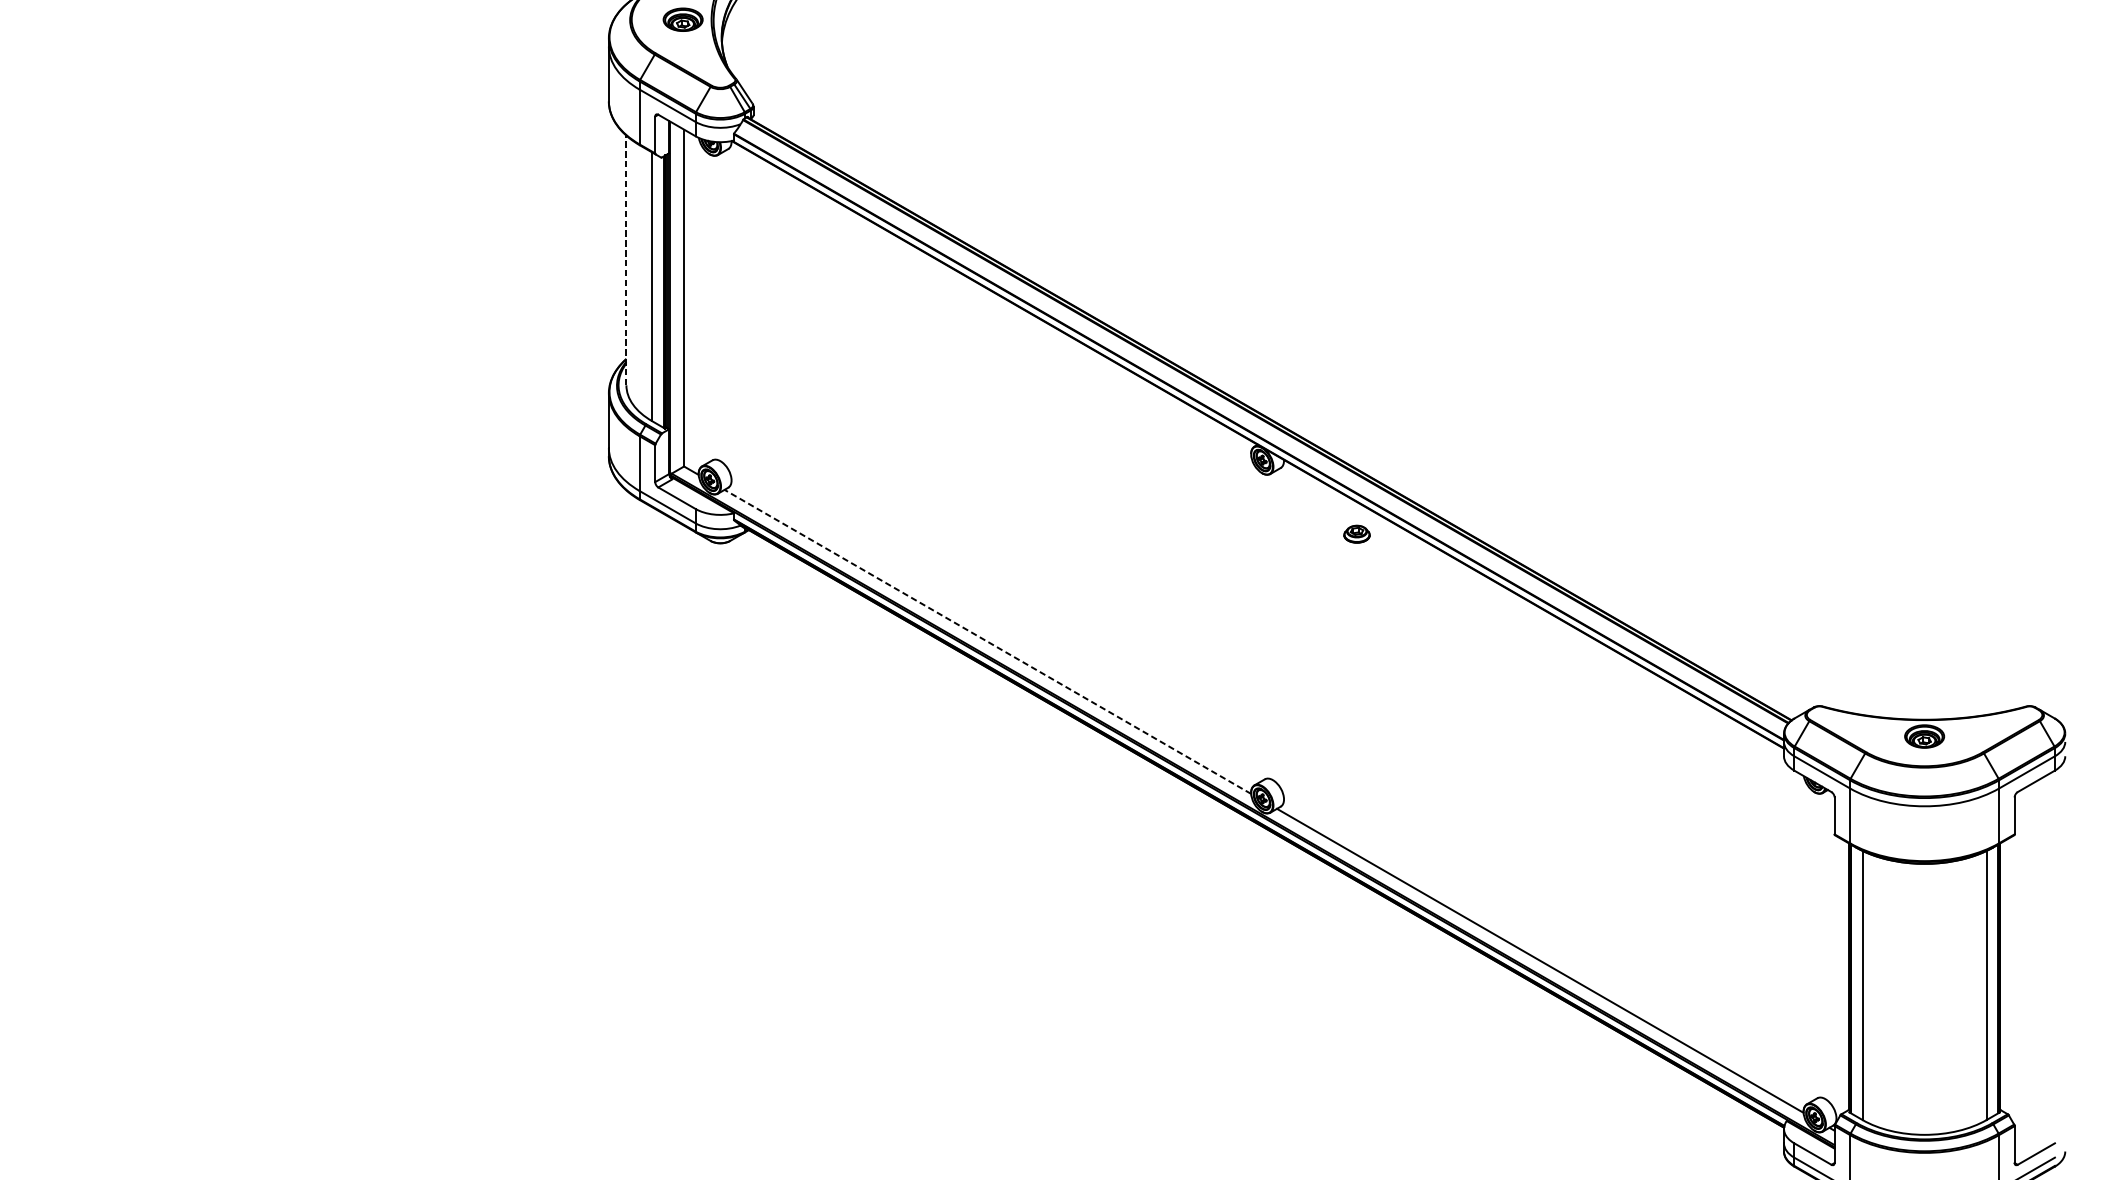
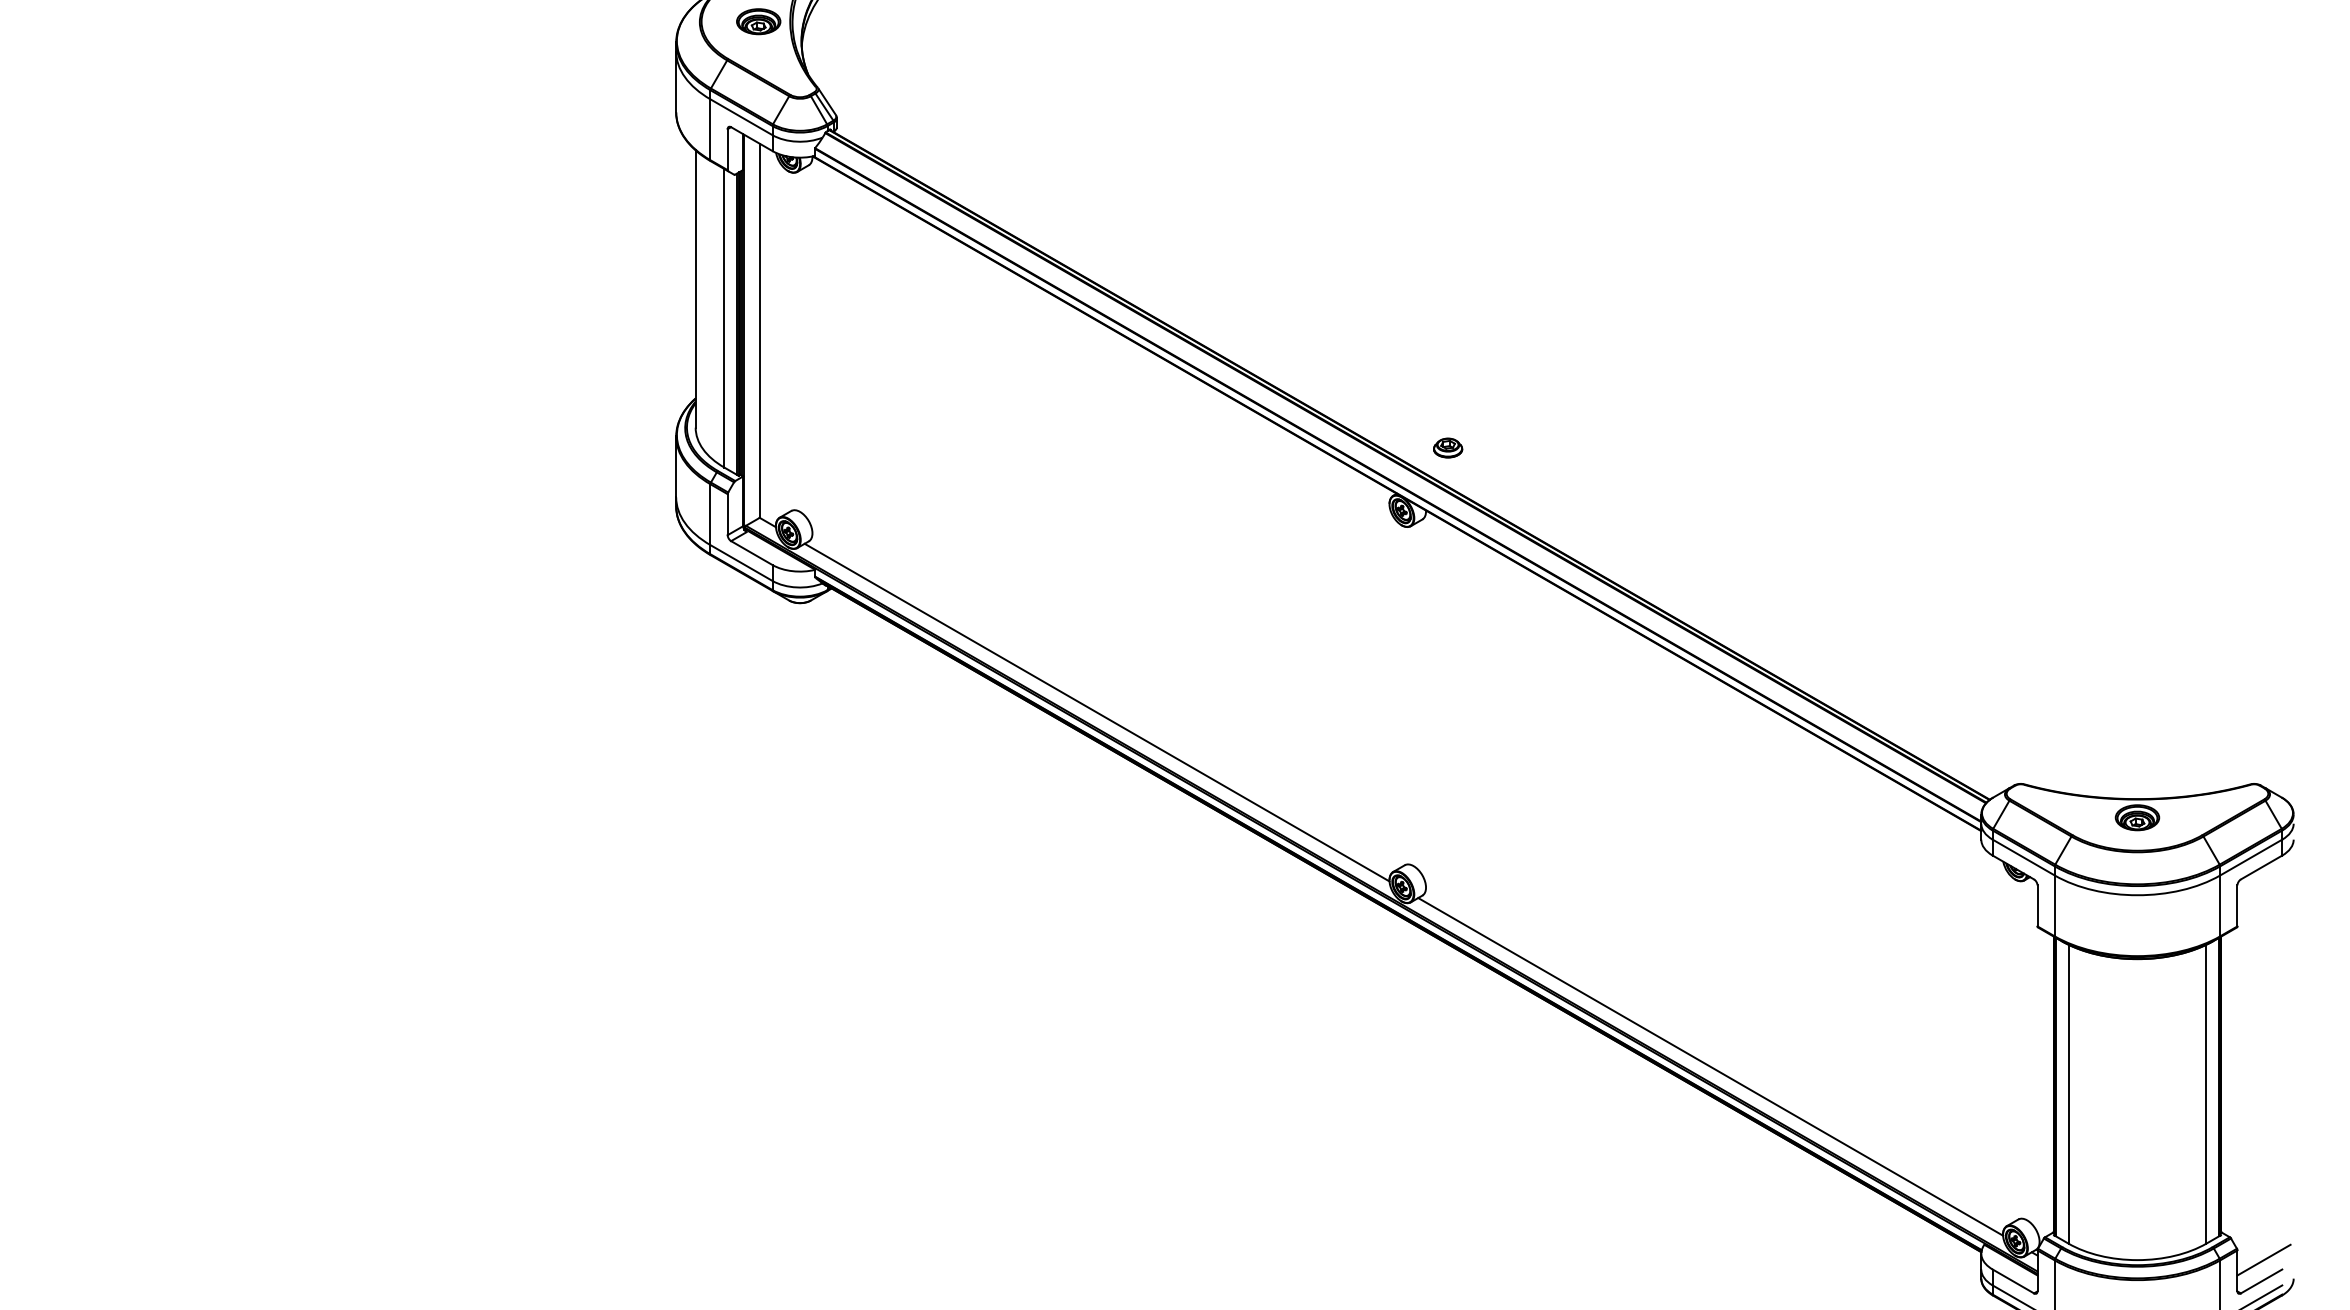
line: (626, 260) -> (695, 289), dashed -> solid
part: (1357, 533) -> (1448, 447), moved
line: (988, 641) -> (1097, 712), dashed -> solid
line: (2038, 1134) -> (2263, 1259), added

